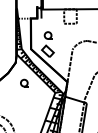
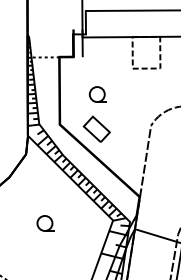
part: (24, 82) -> (45, 221), moved

